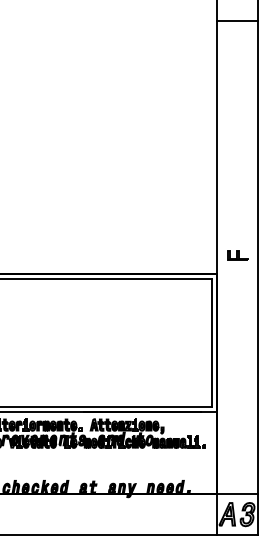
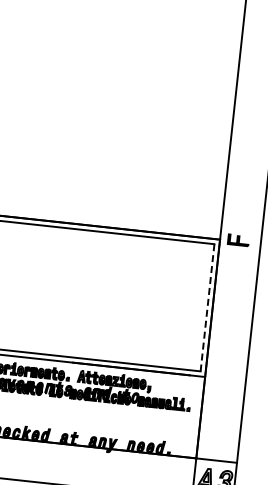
part: (237, 255) -> (237, 240), moved
line: (211, 342) -> (207, 307), solid -> dashed

